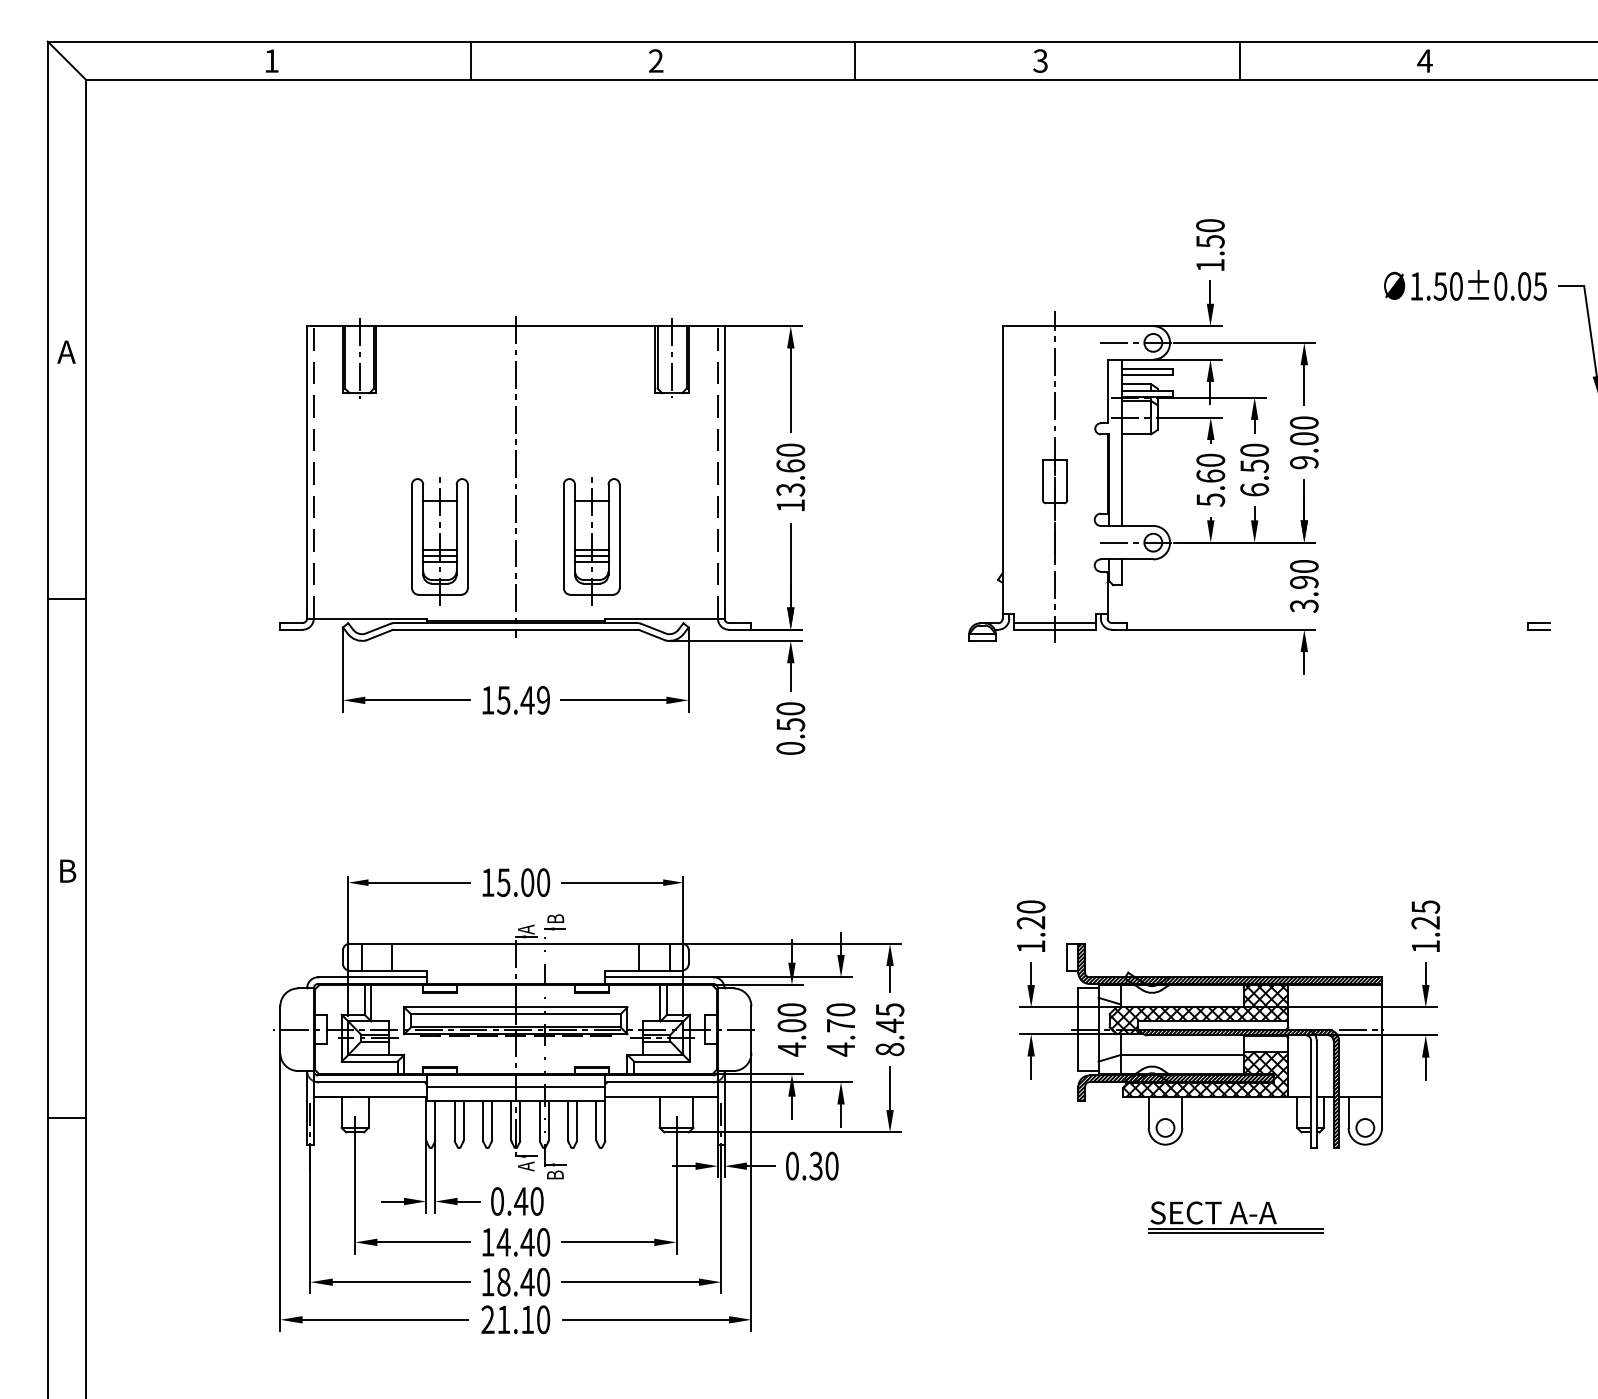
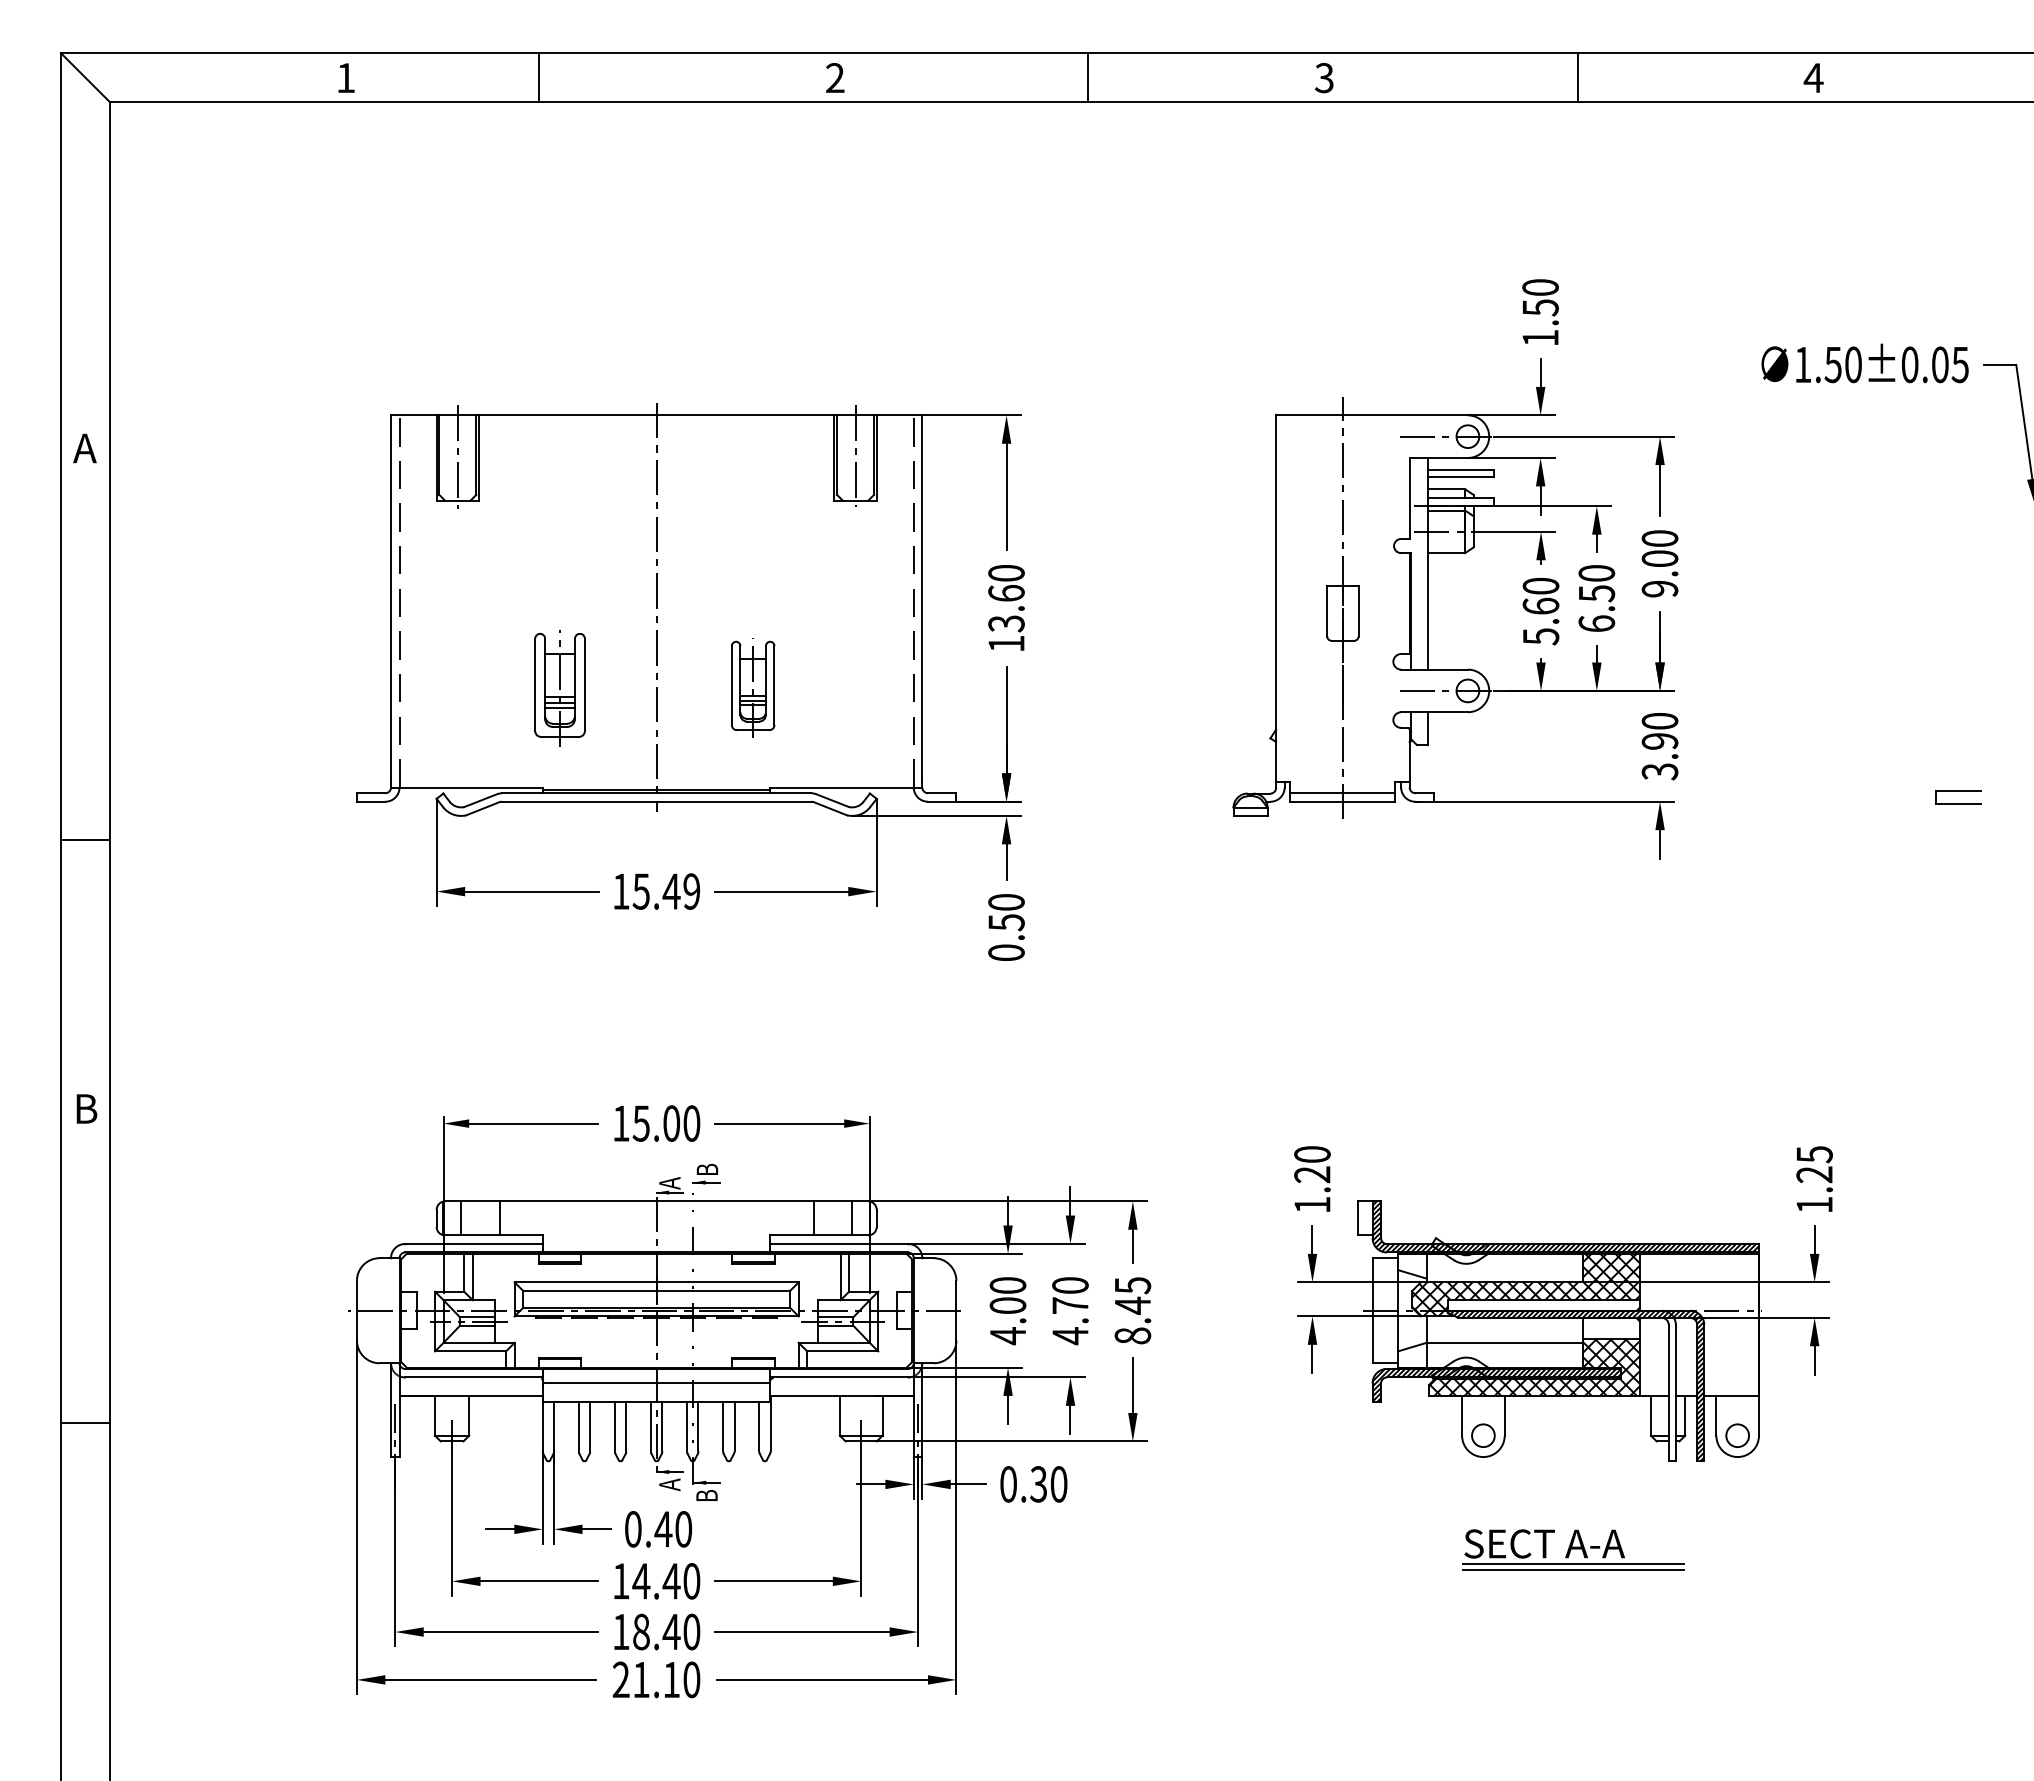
line: (470, 60) -> (539, 77), moved
part: (439, 541) -> (559, 689), size x0.7
part: (591, 541) -> (752, 689), size x0.6
line: (67, 598) -> (85, 839), moved
part: (1538, 626) -> (1958, 797), size x1.6

